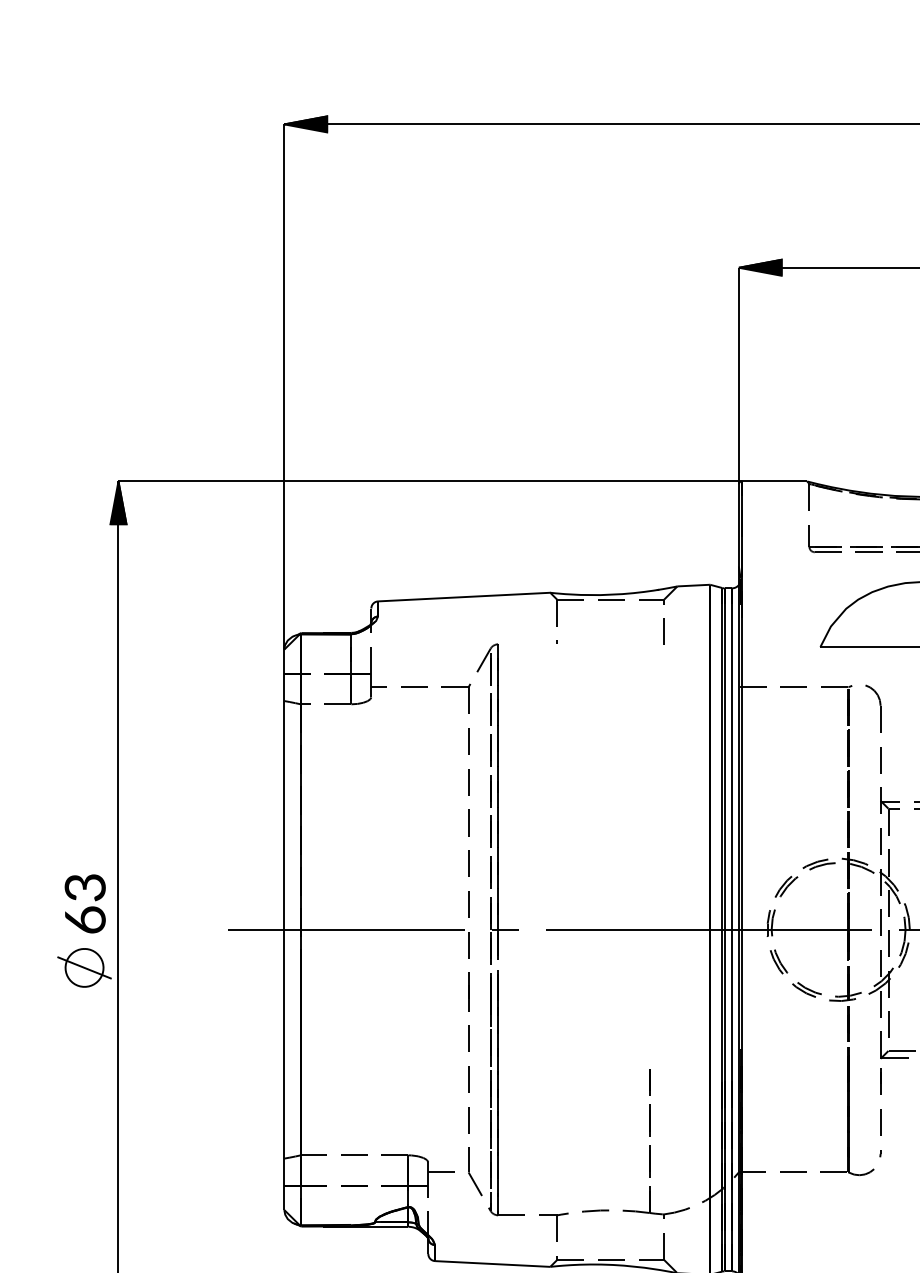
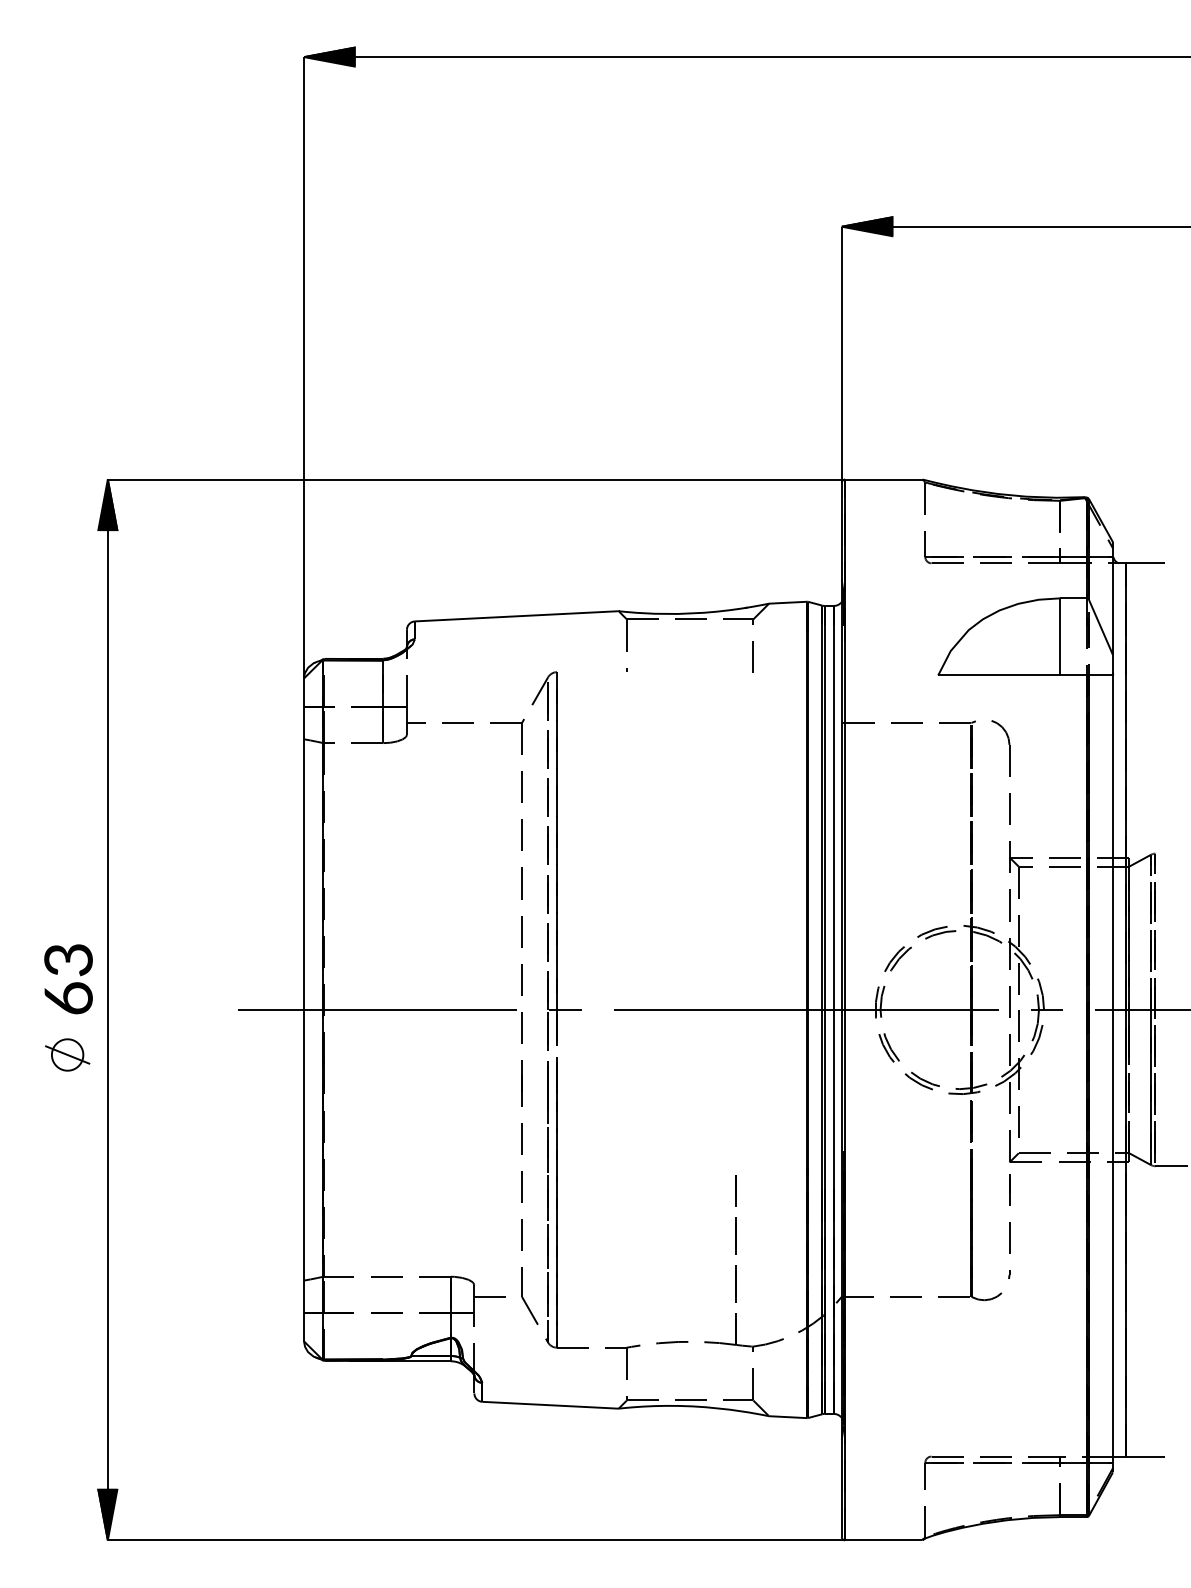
part: (84, 967) -> (67, 1054), size x0.7

